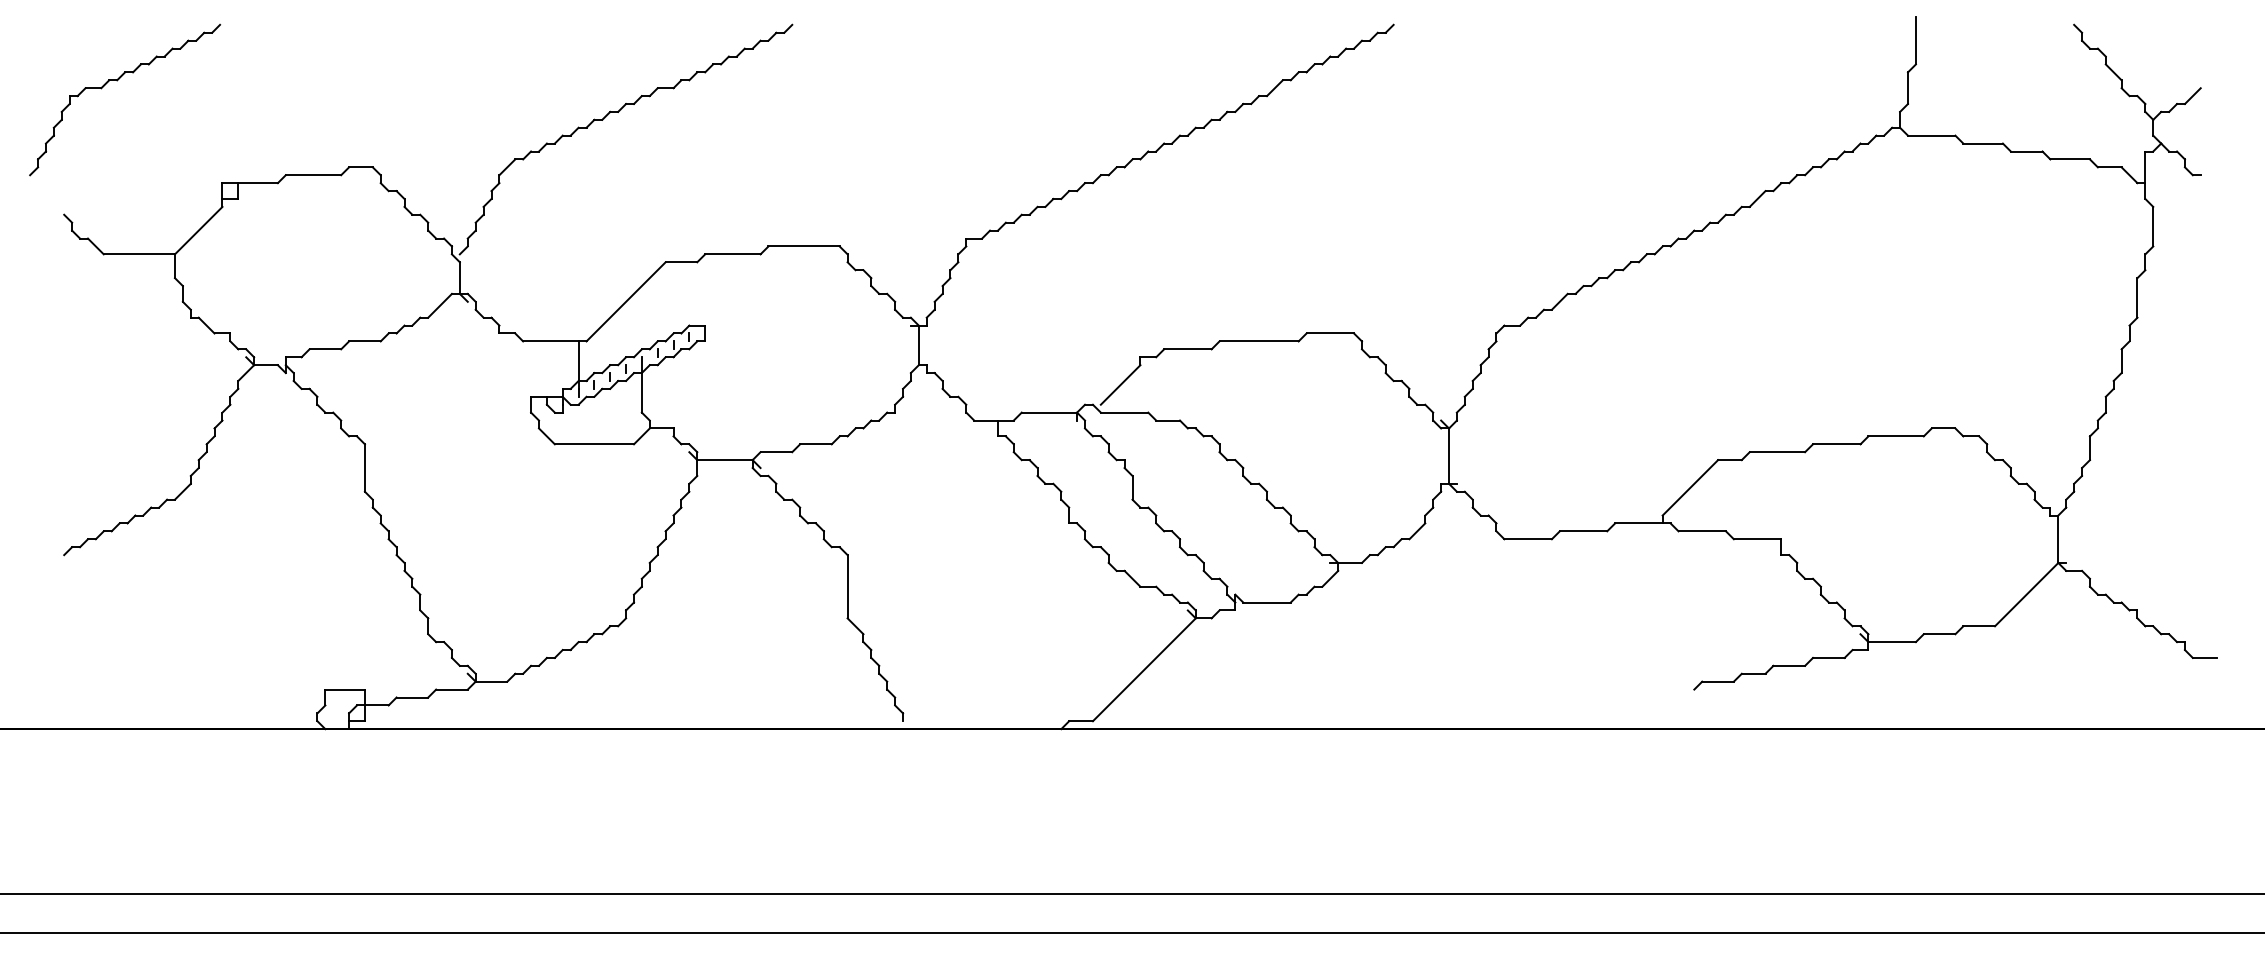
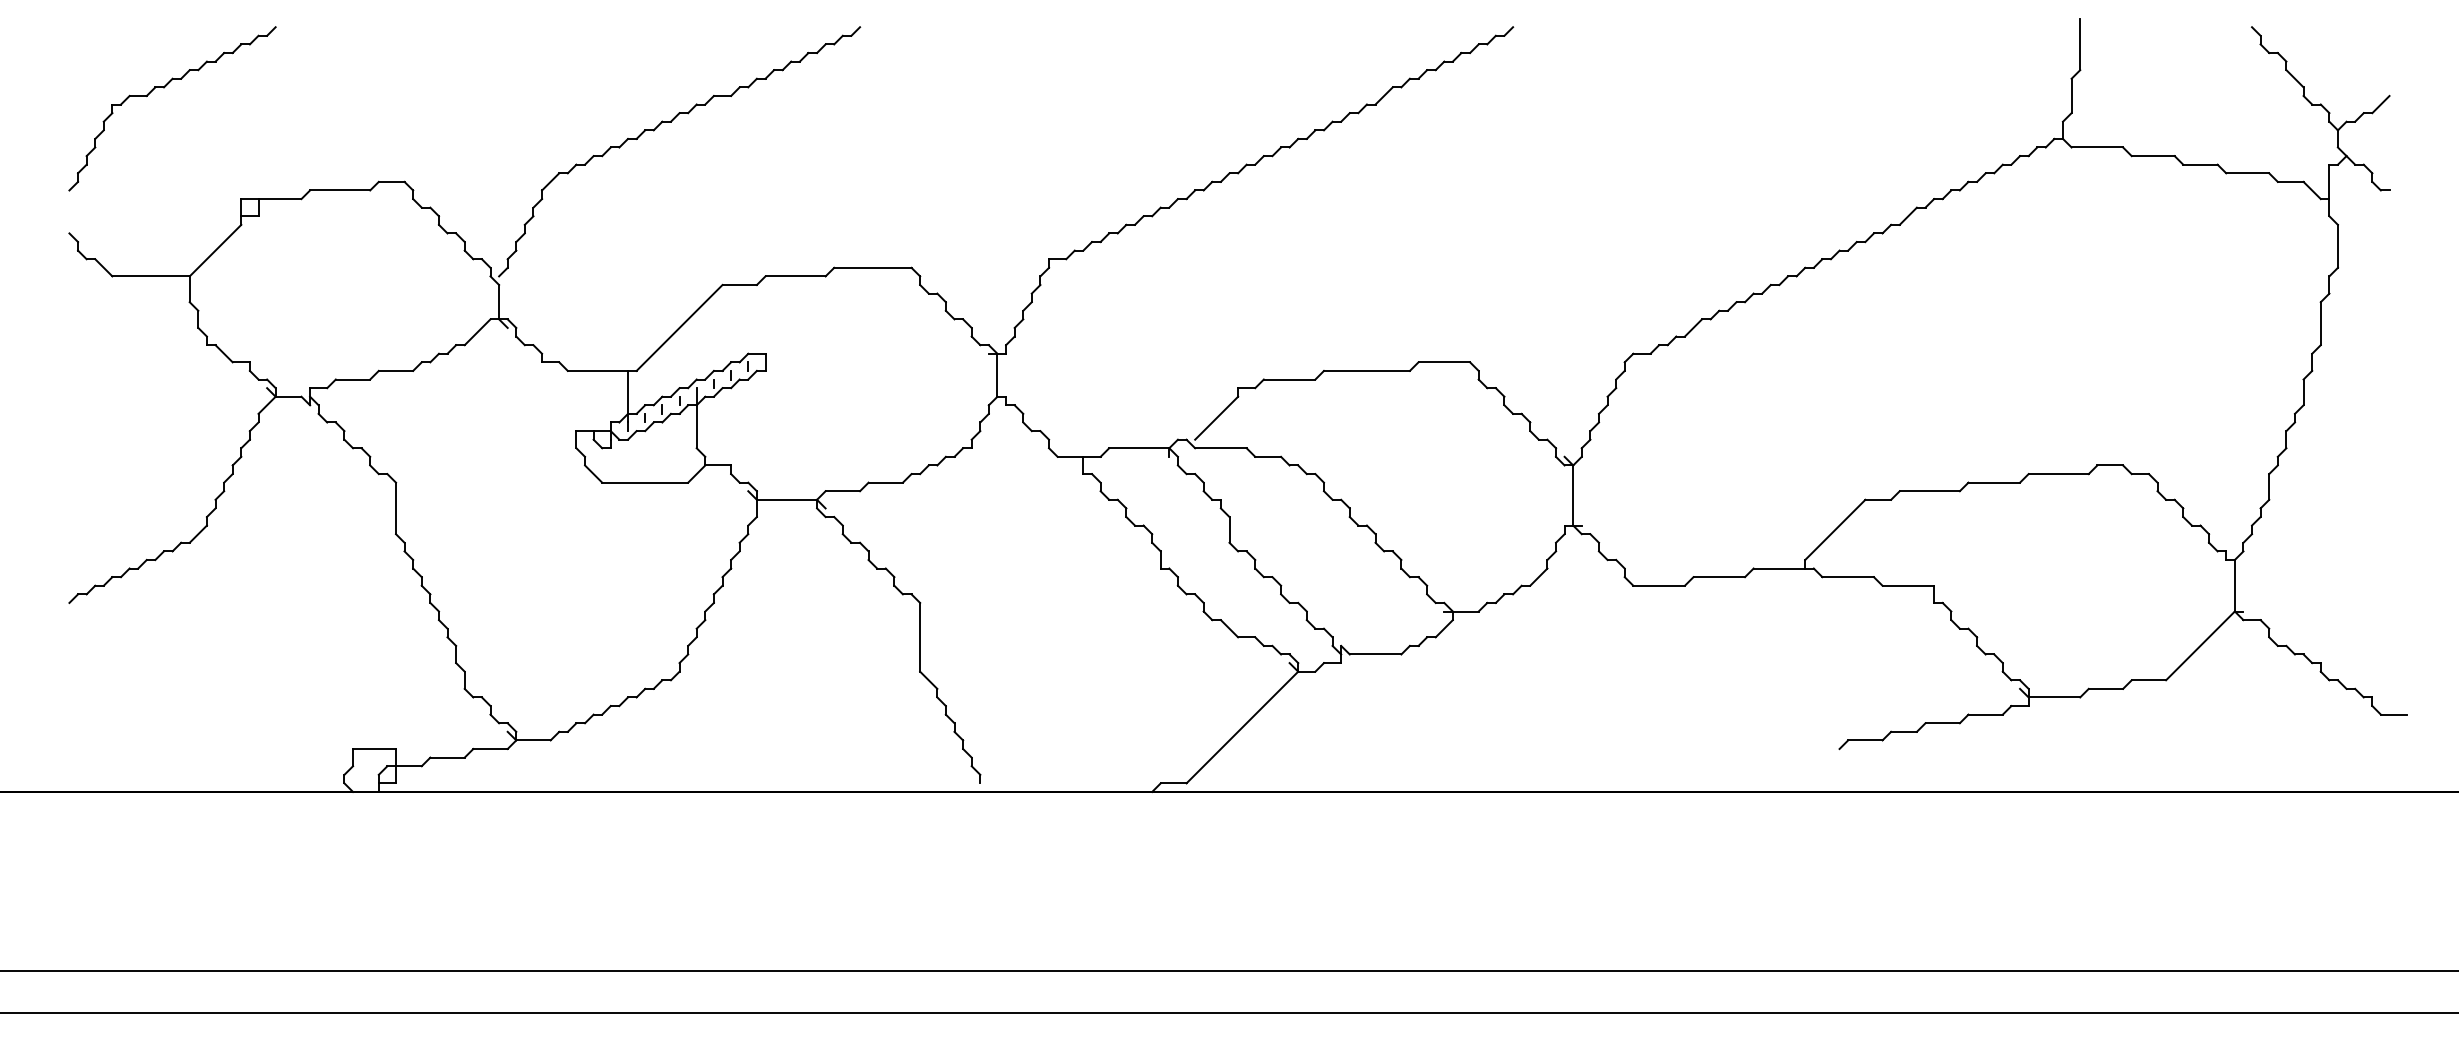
part: (117, 81) -> (164, 88), moved

